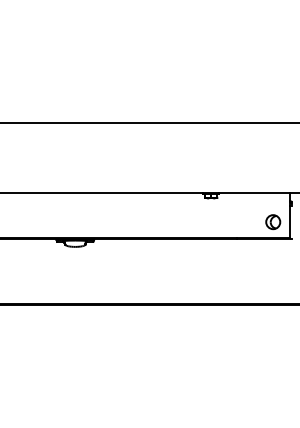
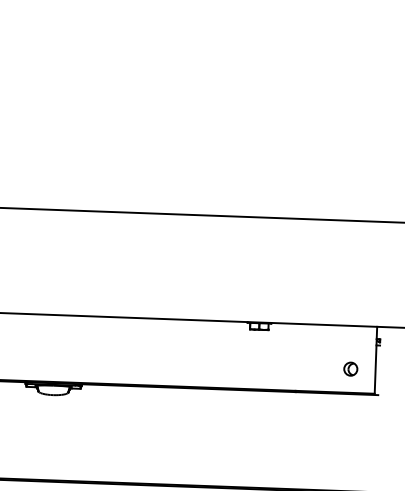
part: (273, 222) -> (351, 369), size x0.62

